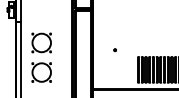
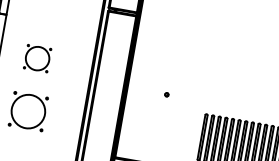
part: (41, 42) -> (37, 57), size x0.7

